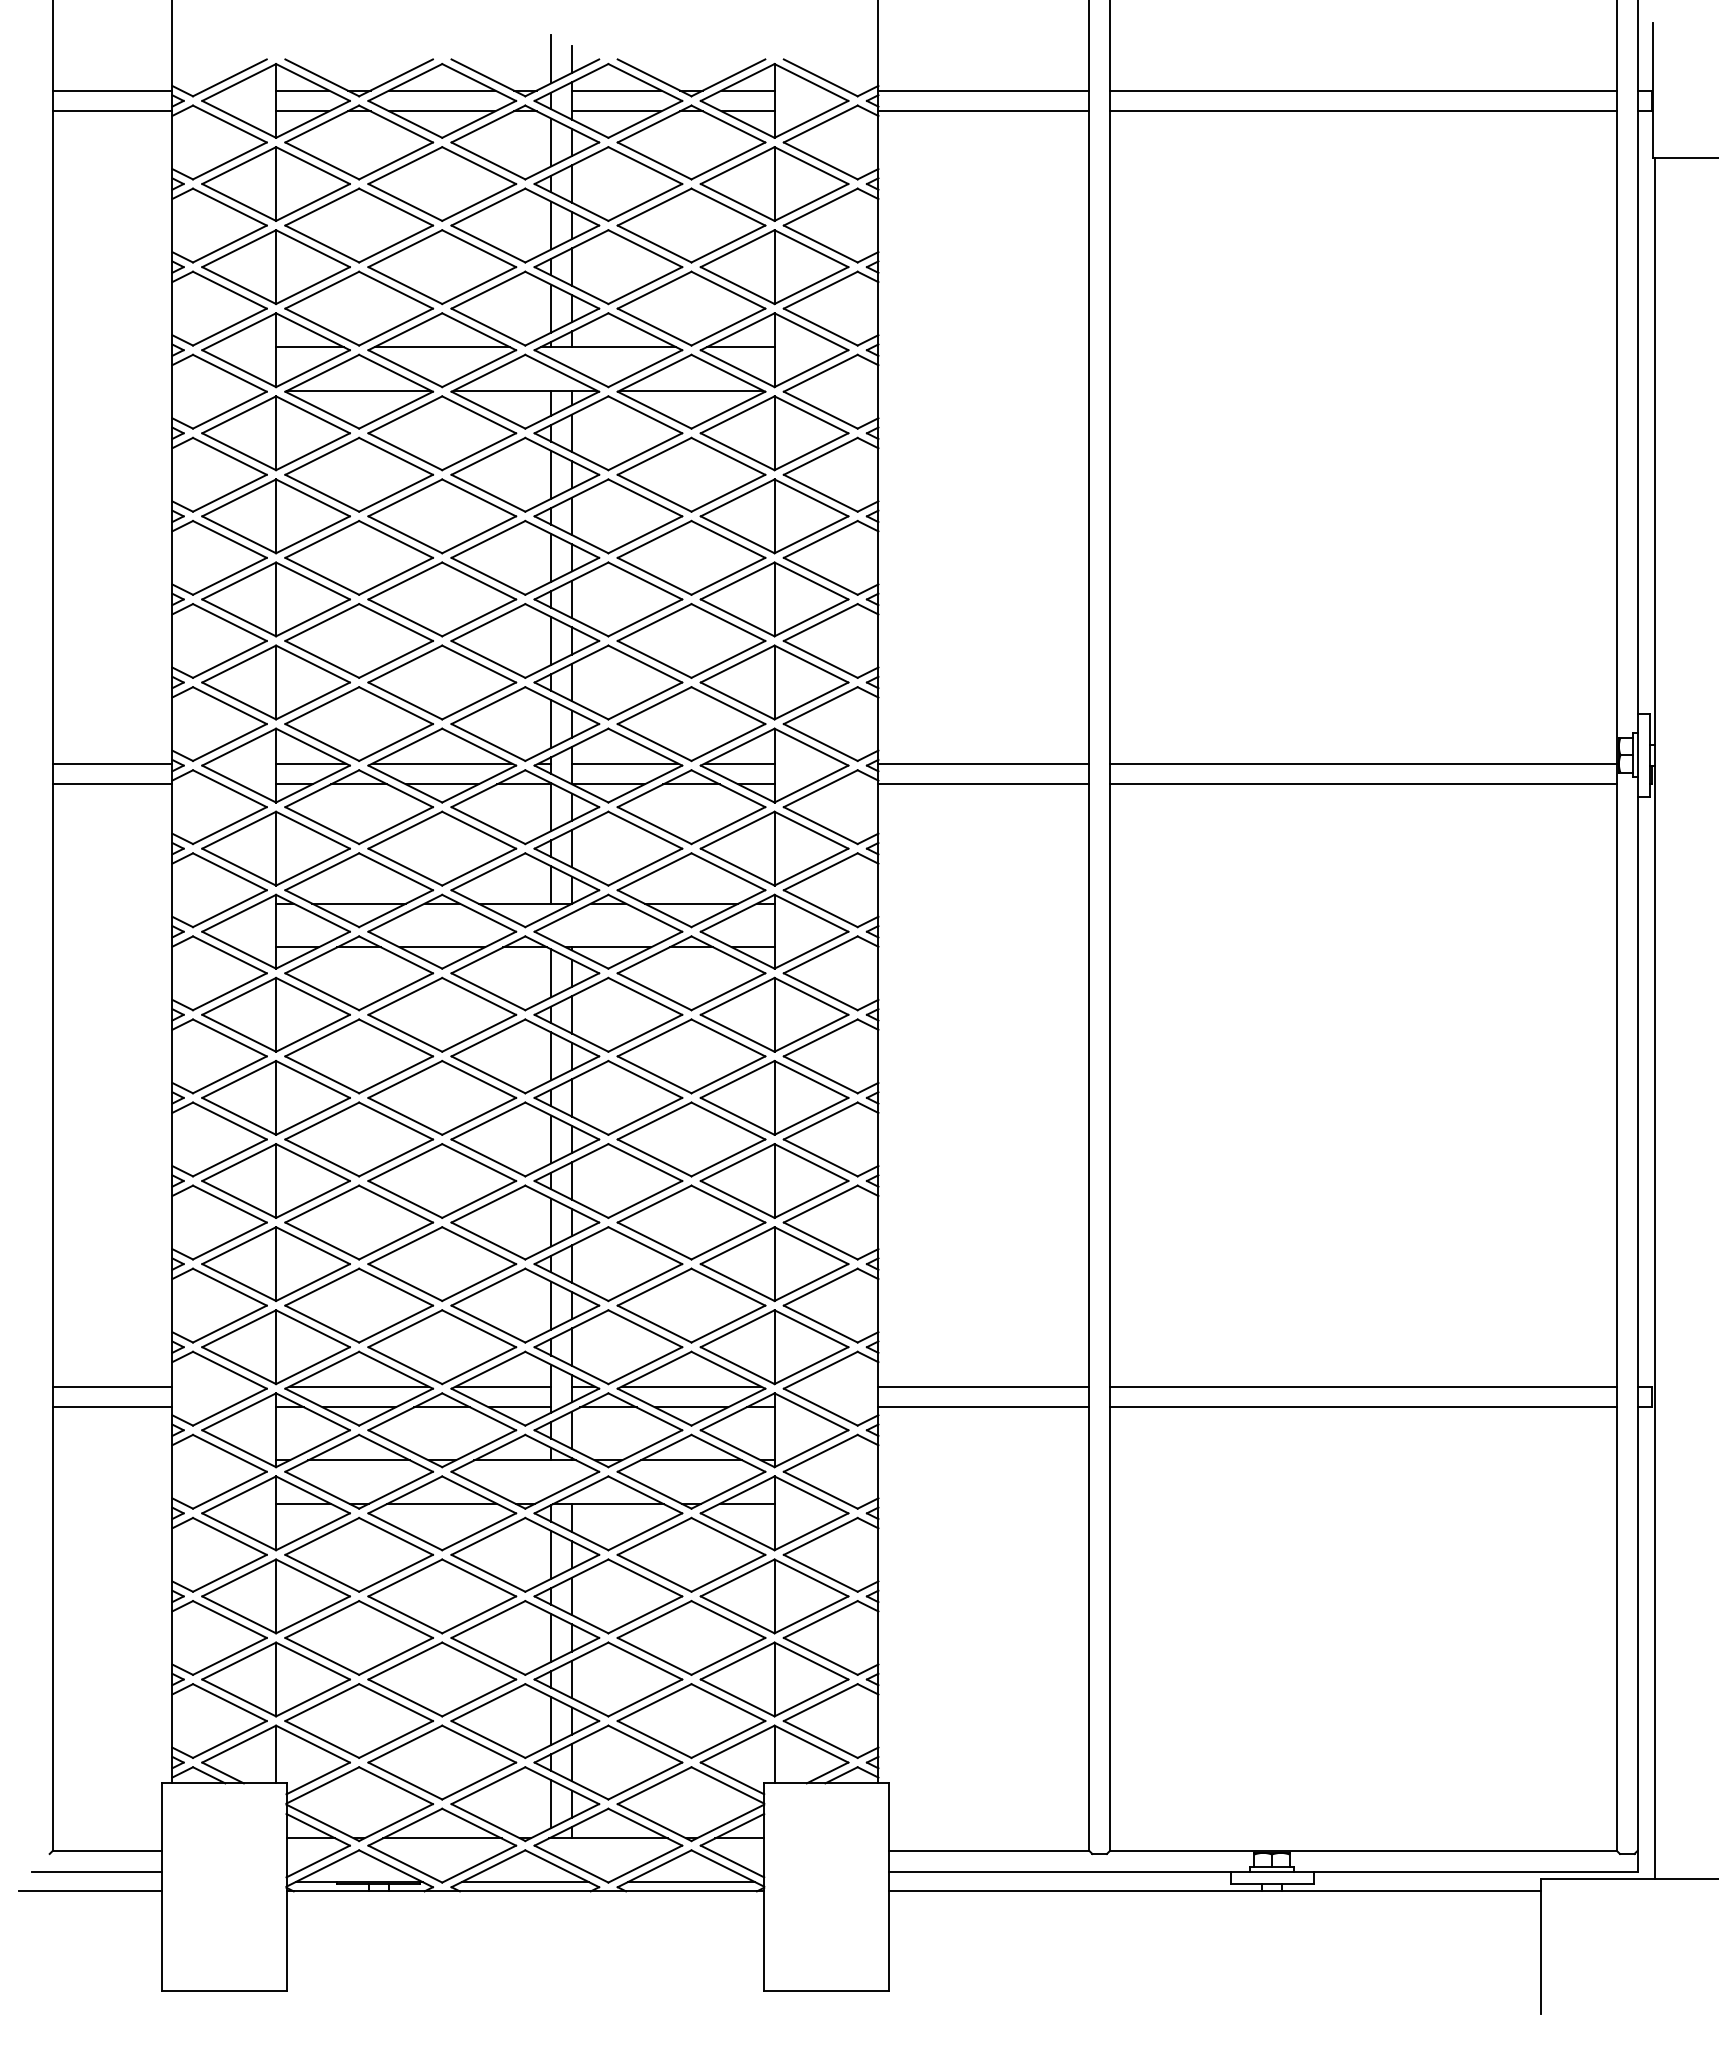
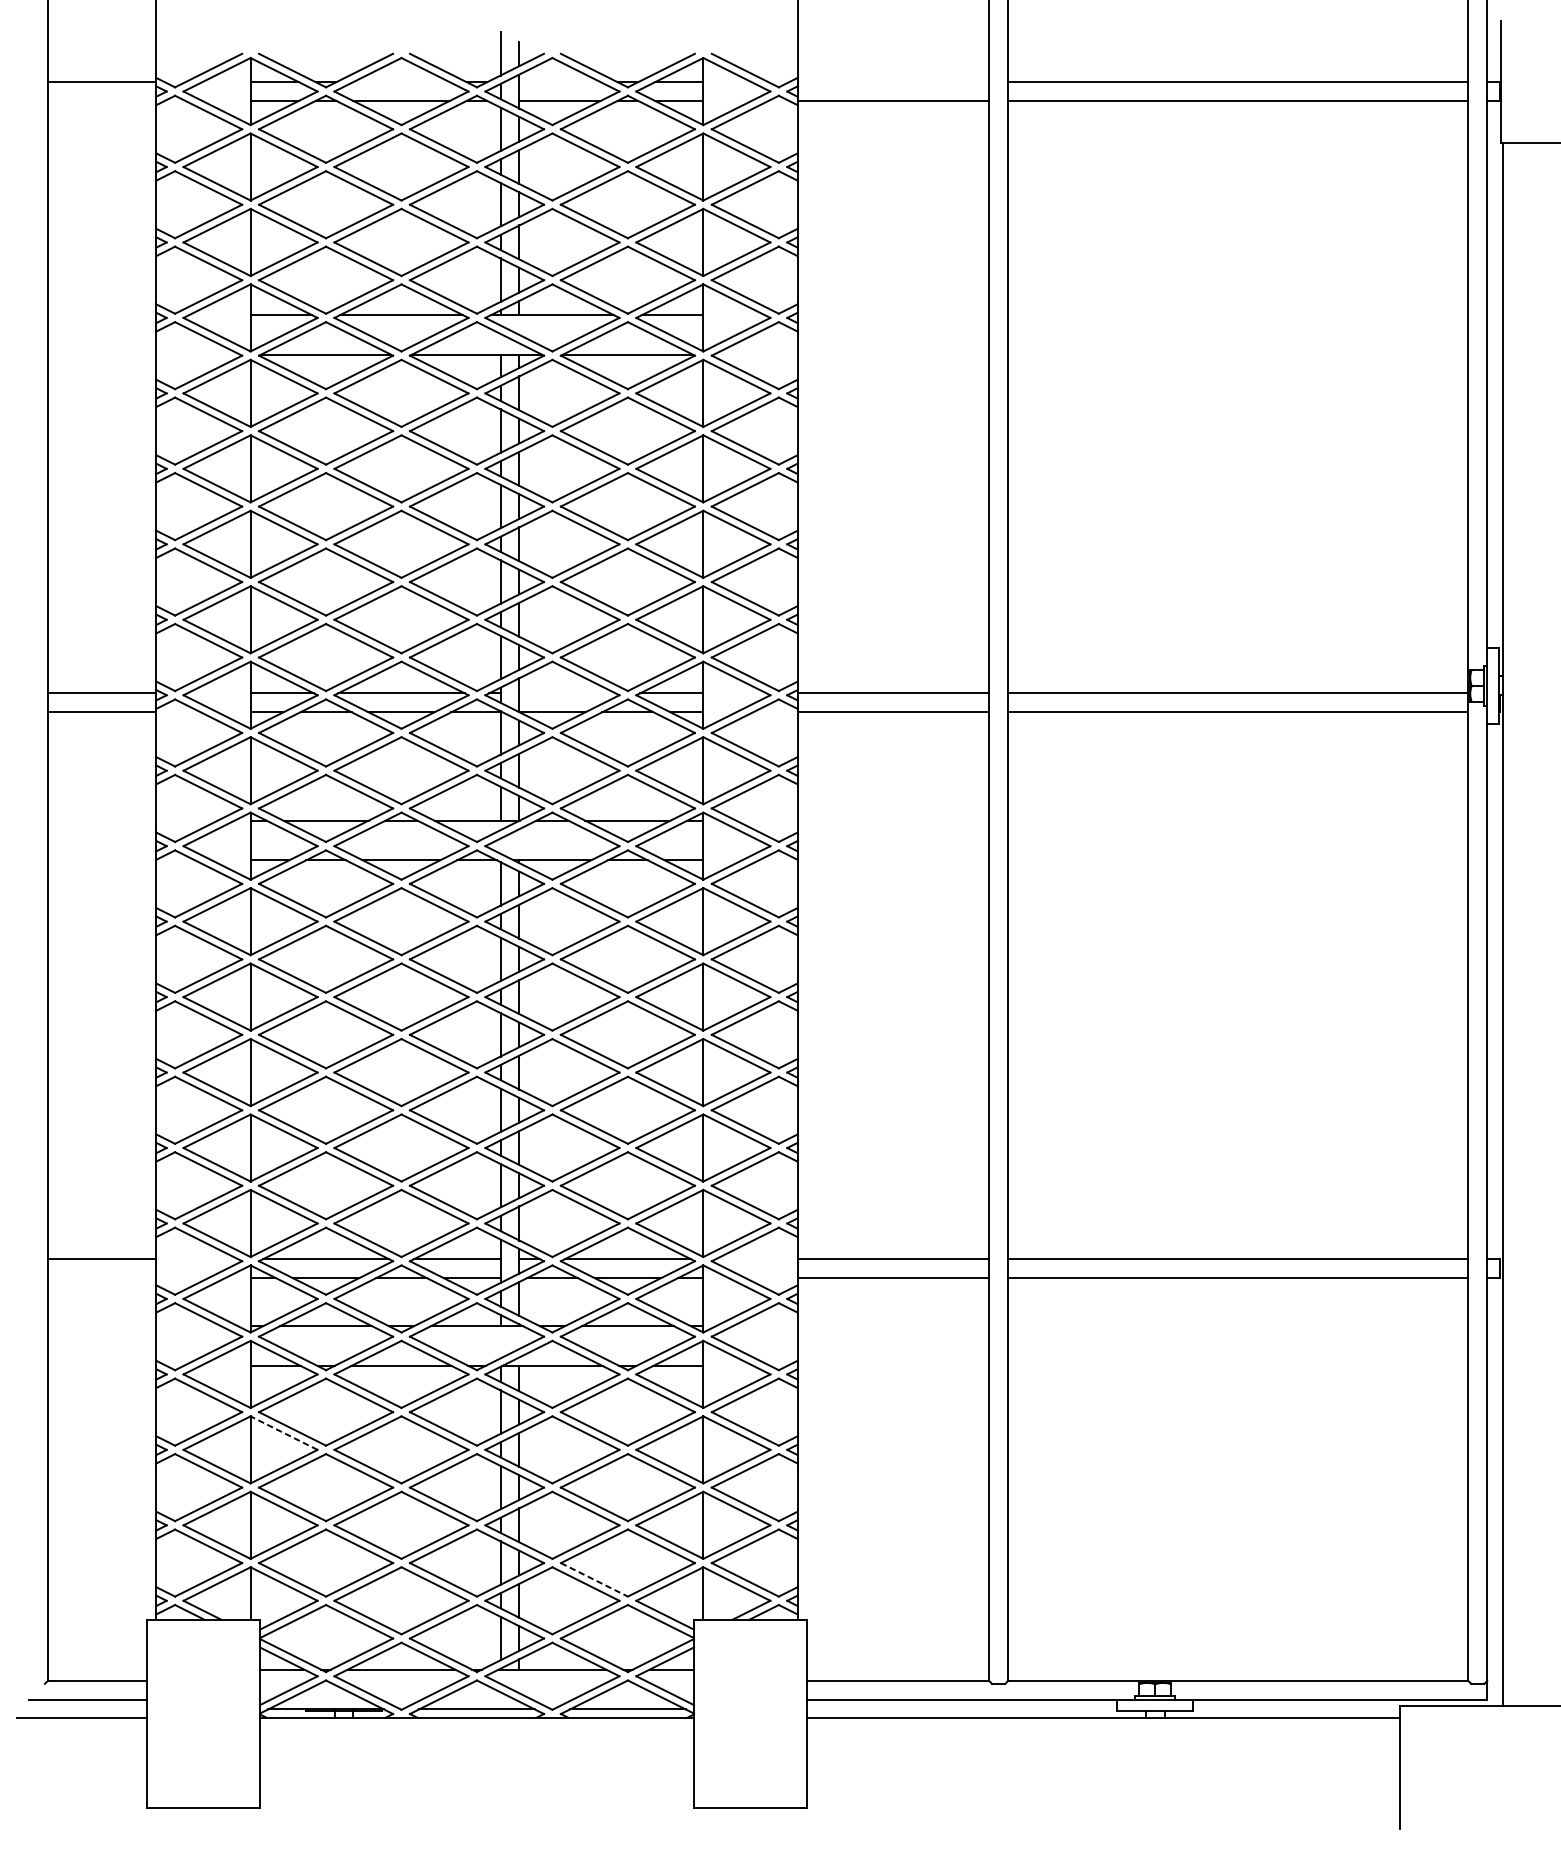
line: (442, 90) -> (401, 82), removed
line: (616, 90) -> (559, 82), removed
line: (983, 90) -> (893, 82), removed
line: (112, 111) -> (101, 101), removed
line: (625, 763) -> (567, 693), removed
line: (112, 1407) -> (101, 1278), removed
line: (312, 1577) -> (283, 1432), solid -> dashed
line: (655, 1739) -> (595, 1579), solid -> dashed

